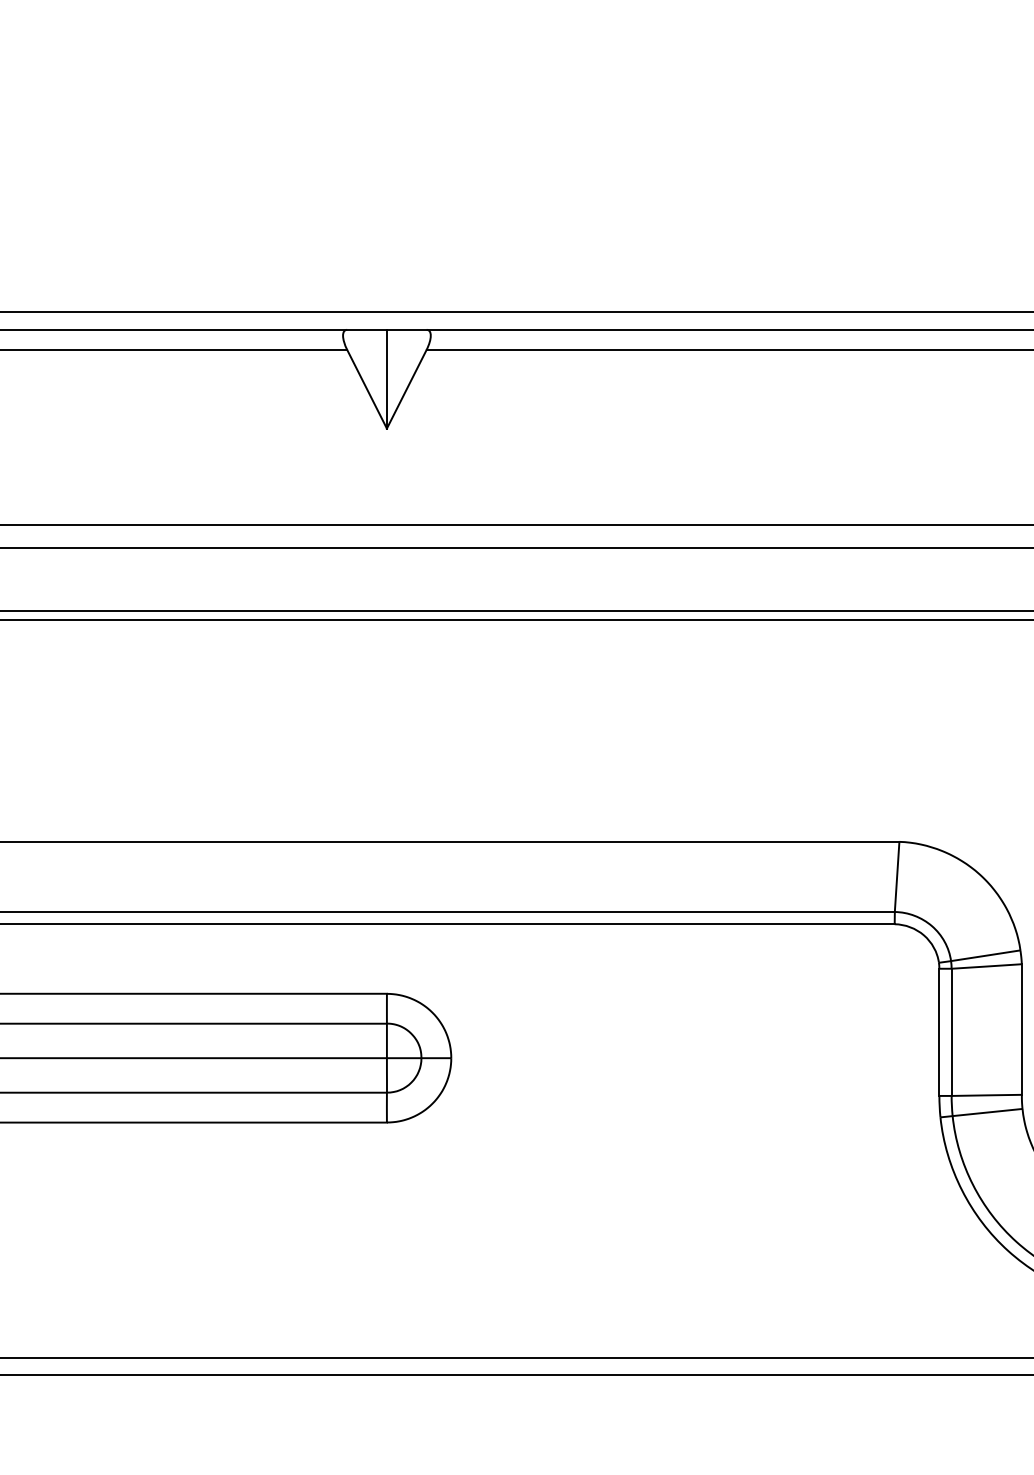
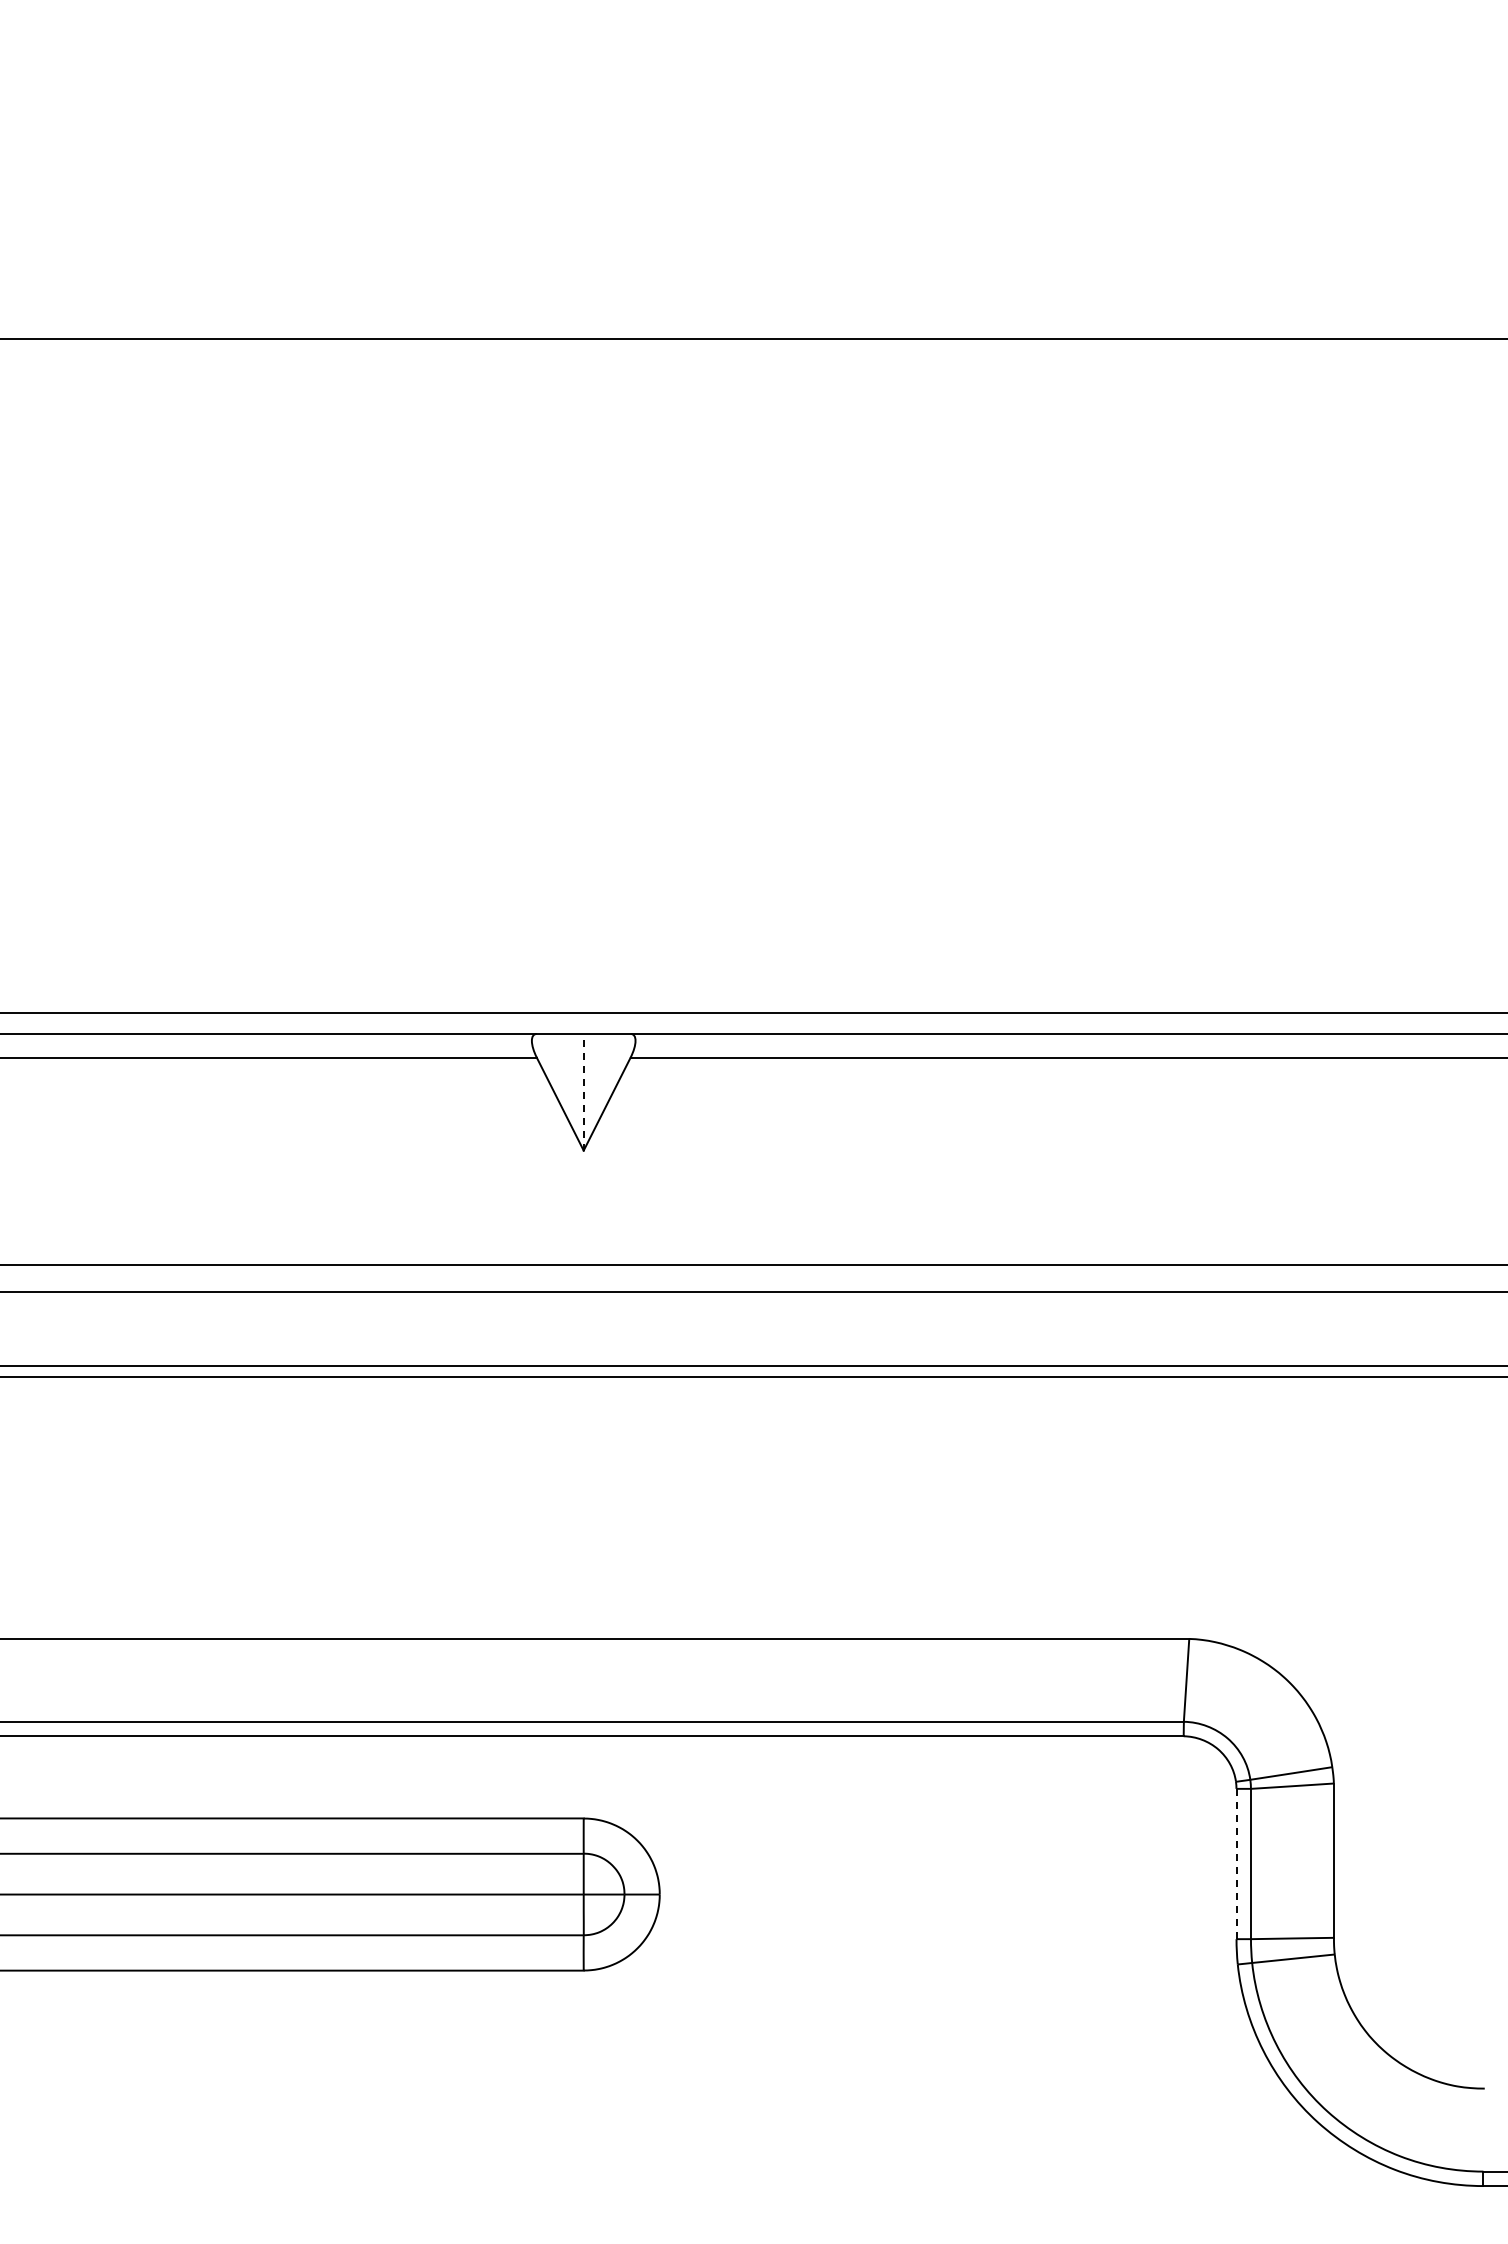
line: (386, 378) -> (583, 1091), solid -> dashed
line: (939, 1031) -> (1236, 1863), solid -> dashed

